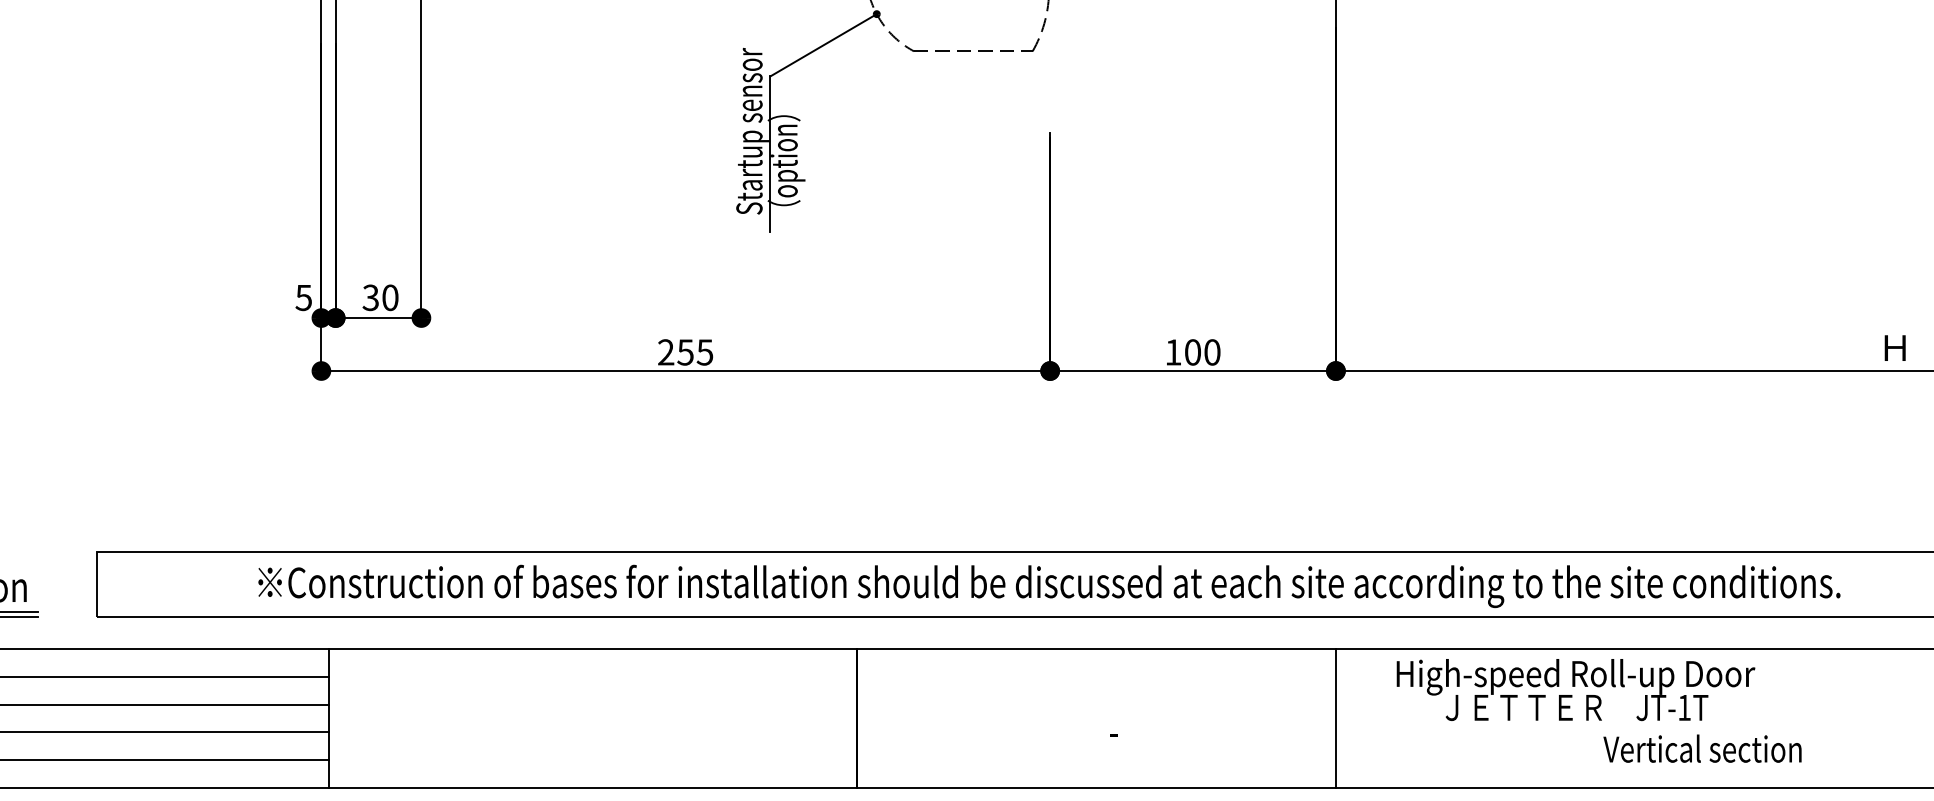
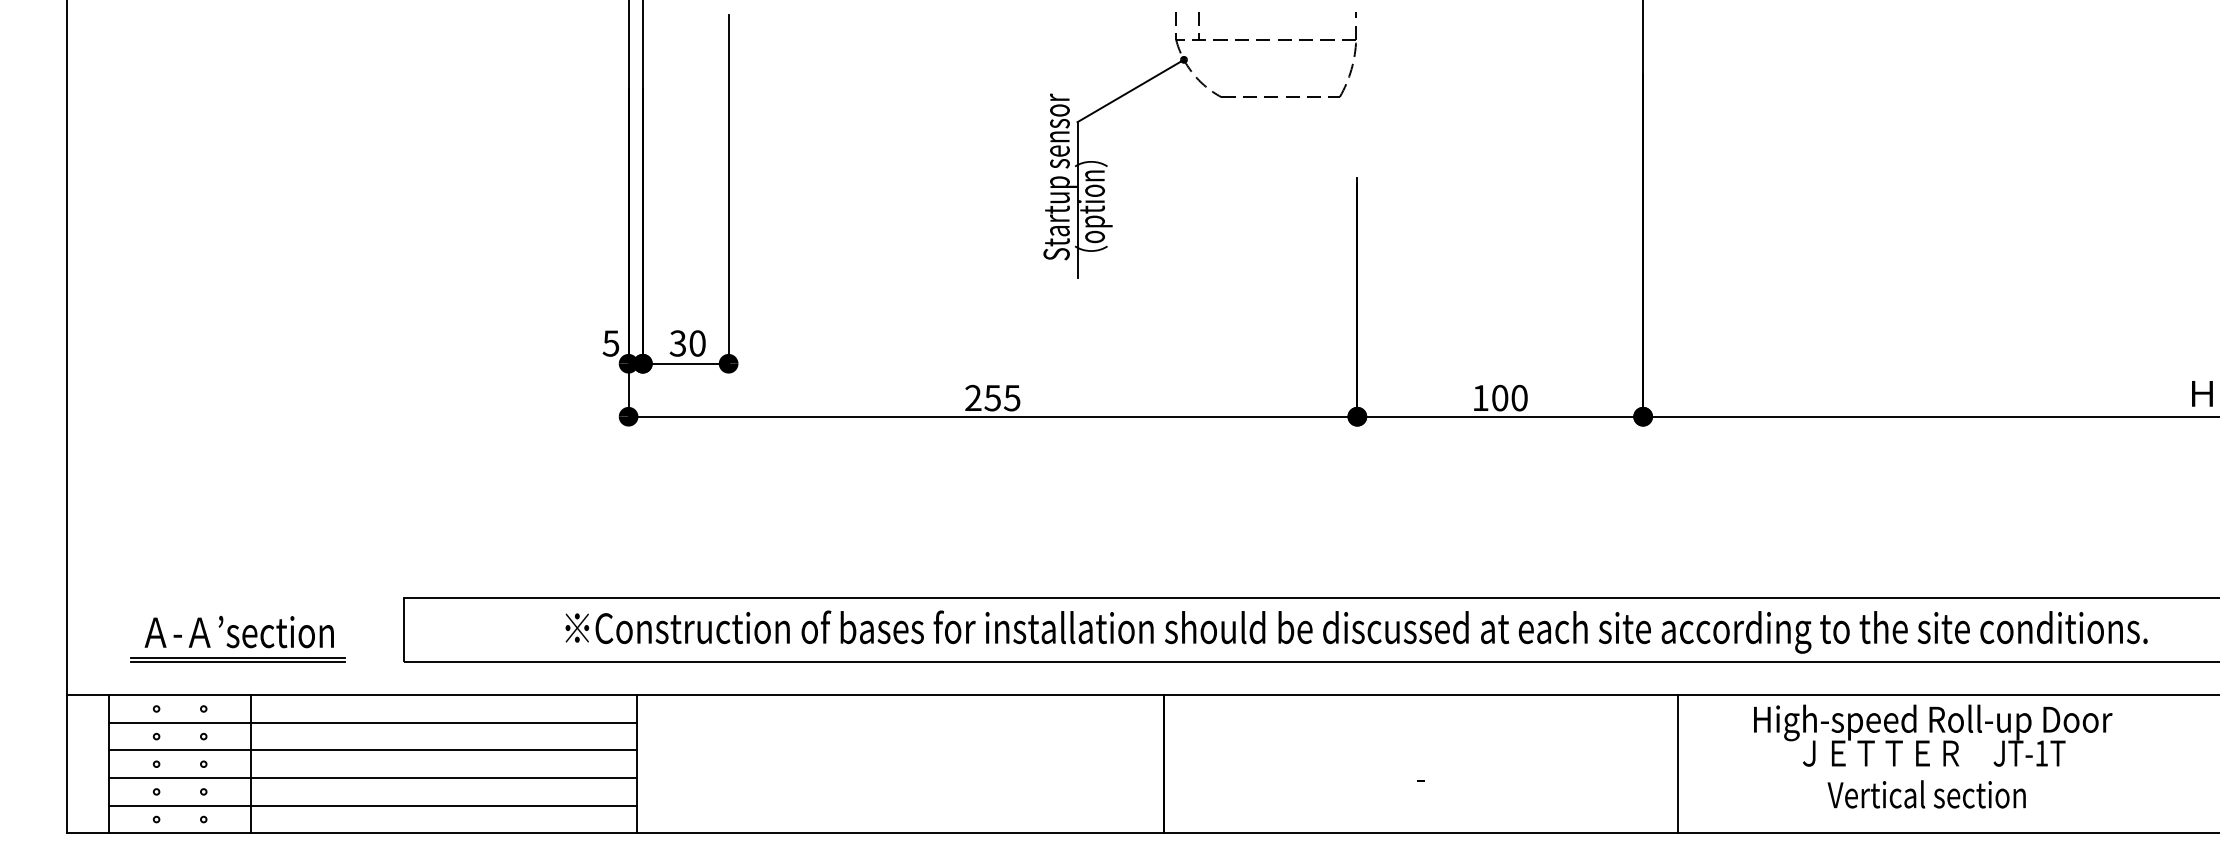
text: (1576, 689) -> (1933, 735), moved
line: (1336, 718) -> (1678, 764), moved
text: (1702, 748) -> (1926, 794), moved

